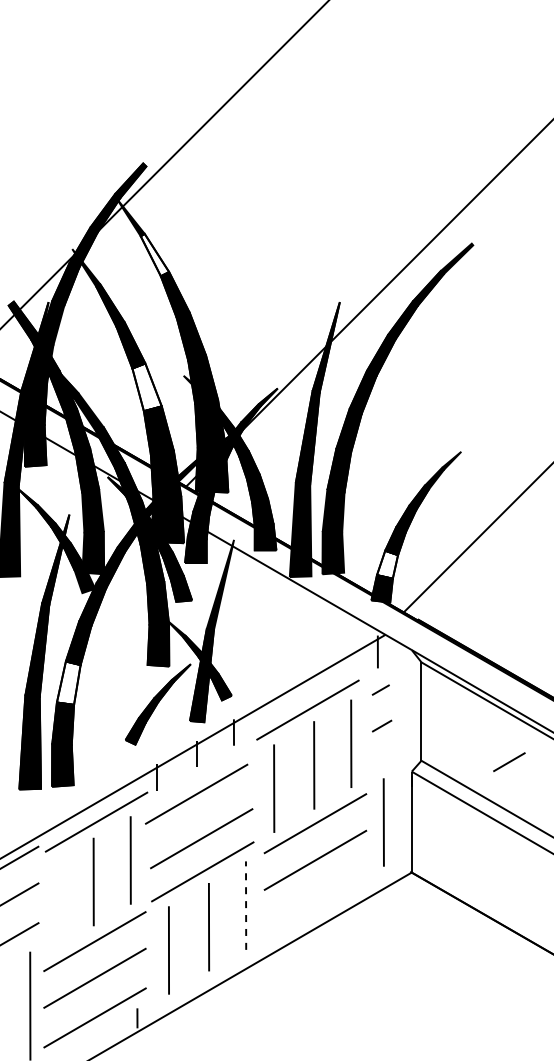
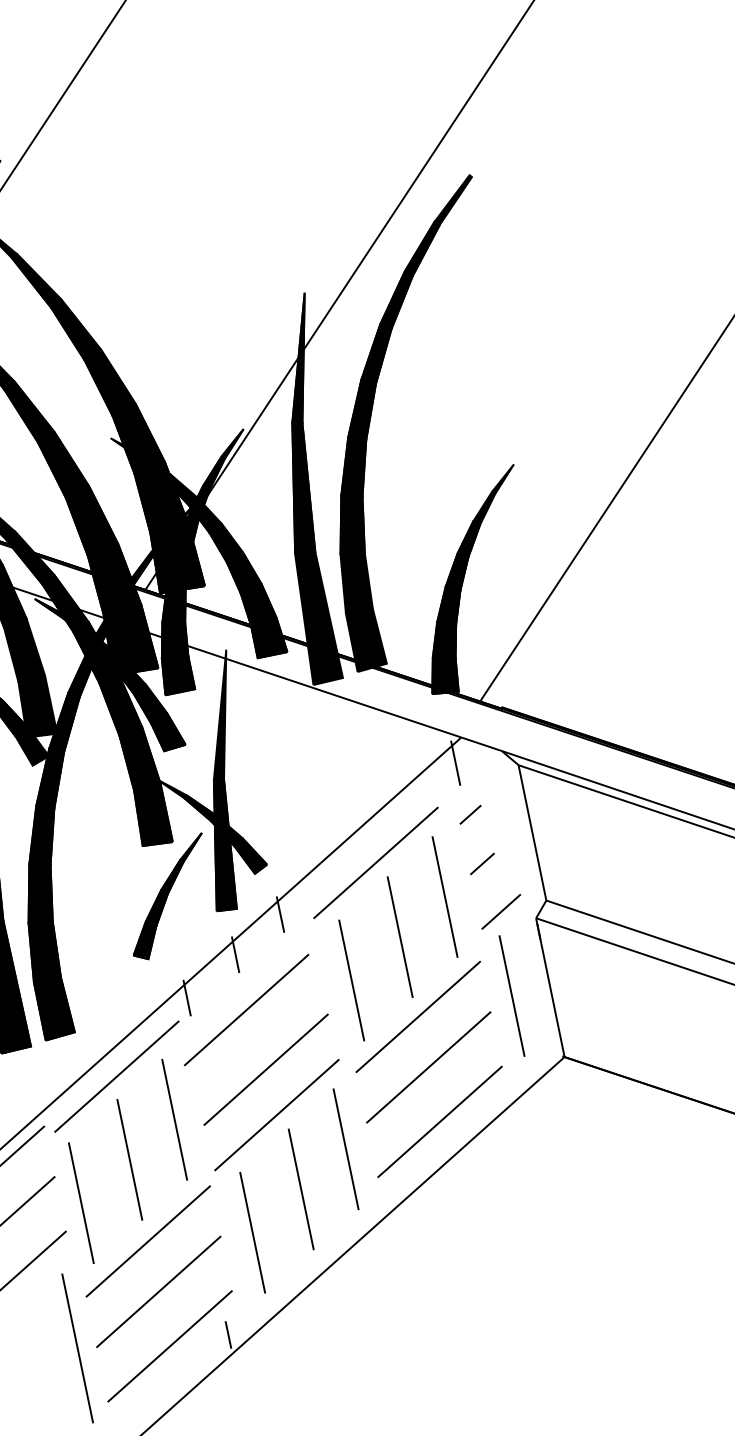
fill: (154, 254) -> (36, 279), added
fill: (146, 387) -> (62, 464), added
fill: (387, 564) -> (444, 640), added
fill: (68, 682) -> (38, 892), added
line: (509, 762) -> (501, 912), moved
line: (315, 899) -> (439, 1121), added
line: (53, 905) -> (81, 1203), added
line: (246, 905) -> (346, 1148), dashed -> solid

